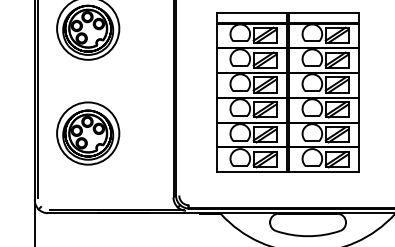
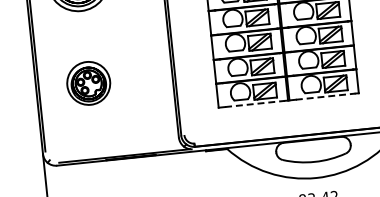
part: (88, 133) -> (88, 83), size x0.7
line: (254, 171) -> (255, 103), solid -> dashed
line: (326, 171) -> (326, 96), solid -> dashed

